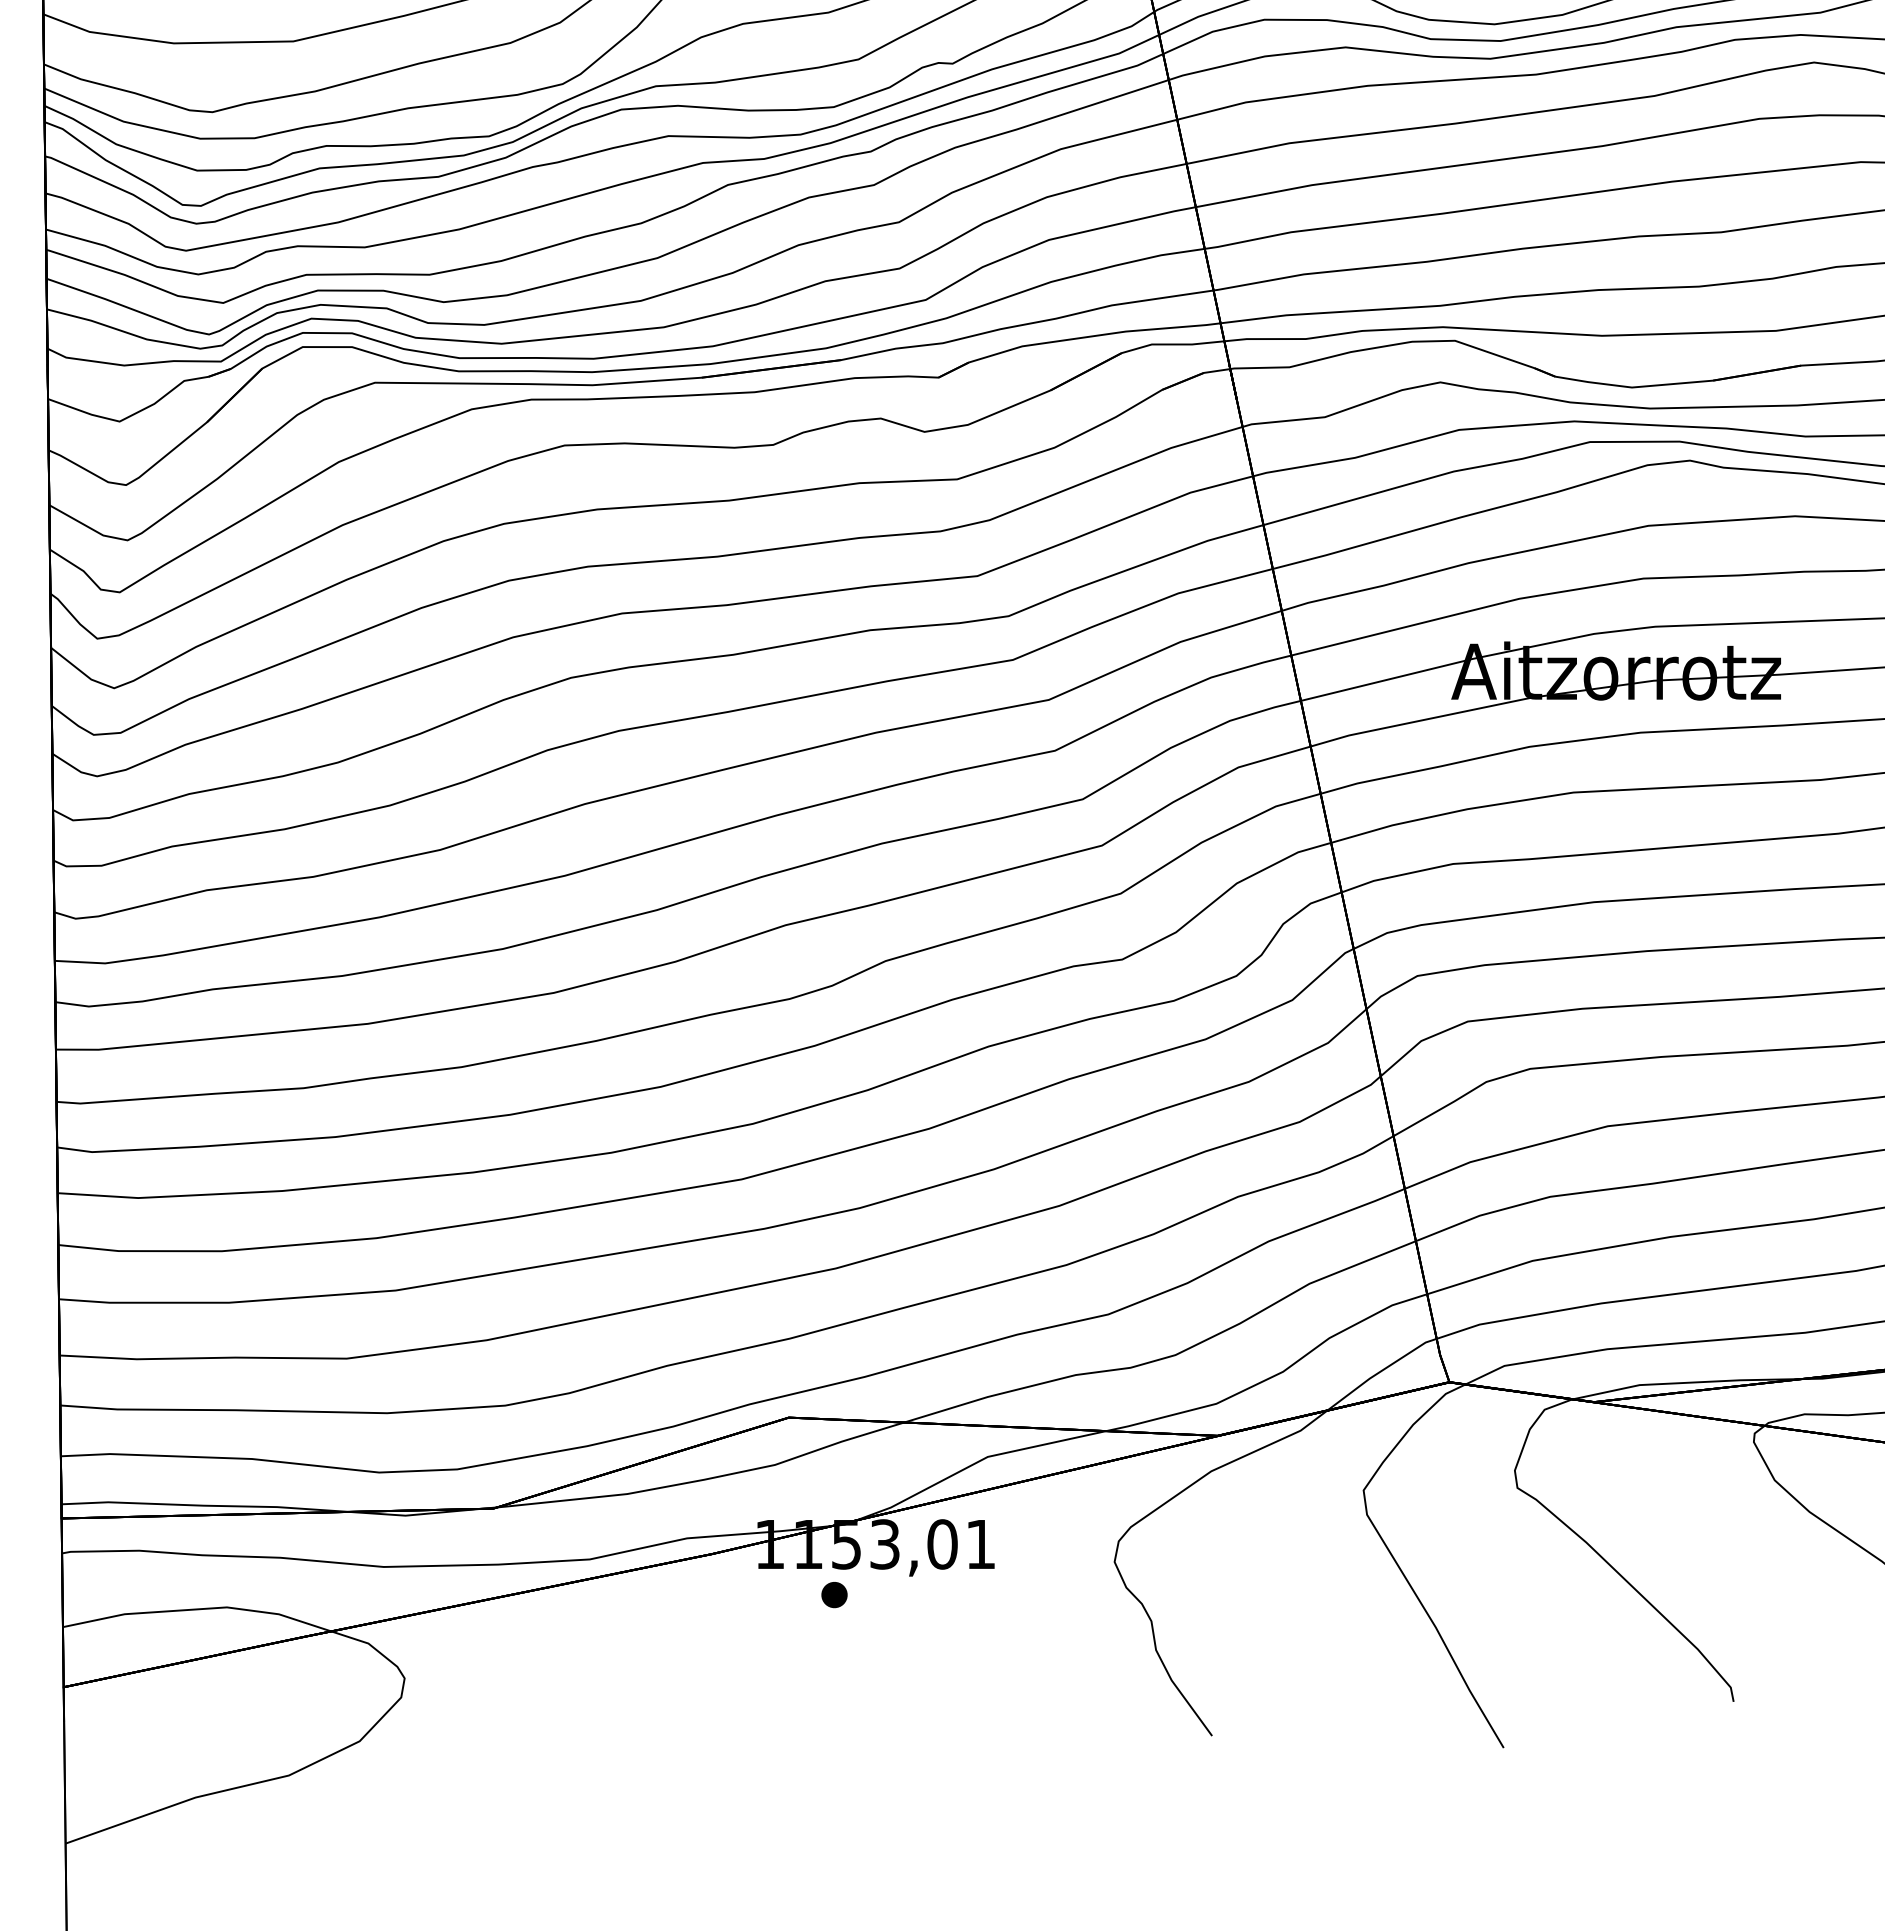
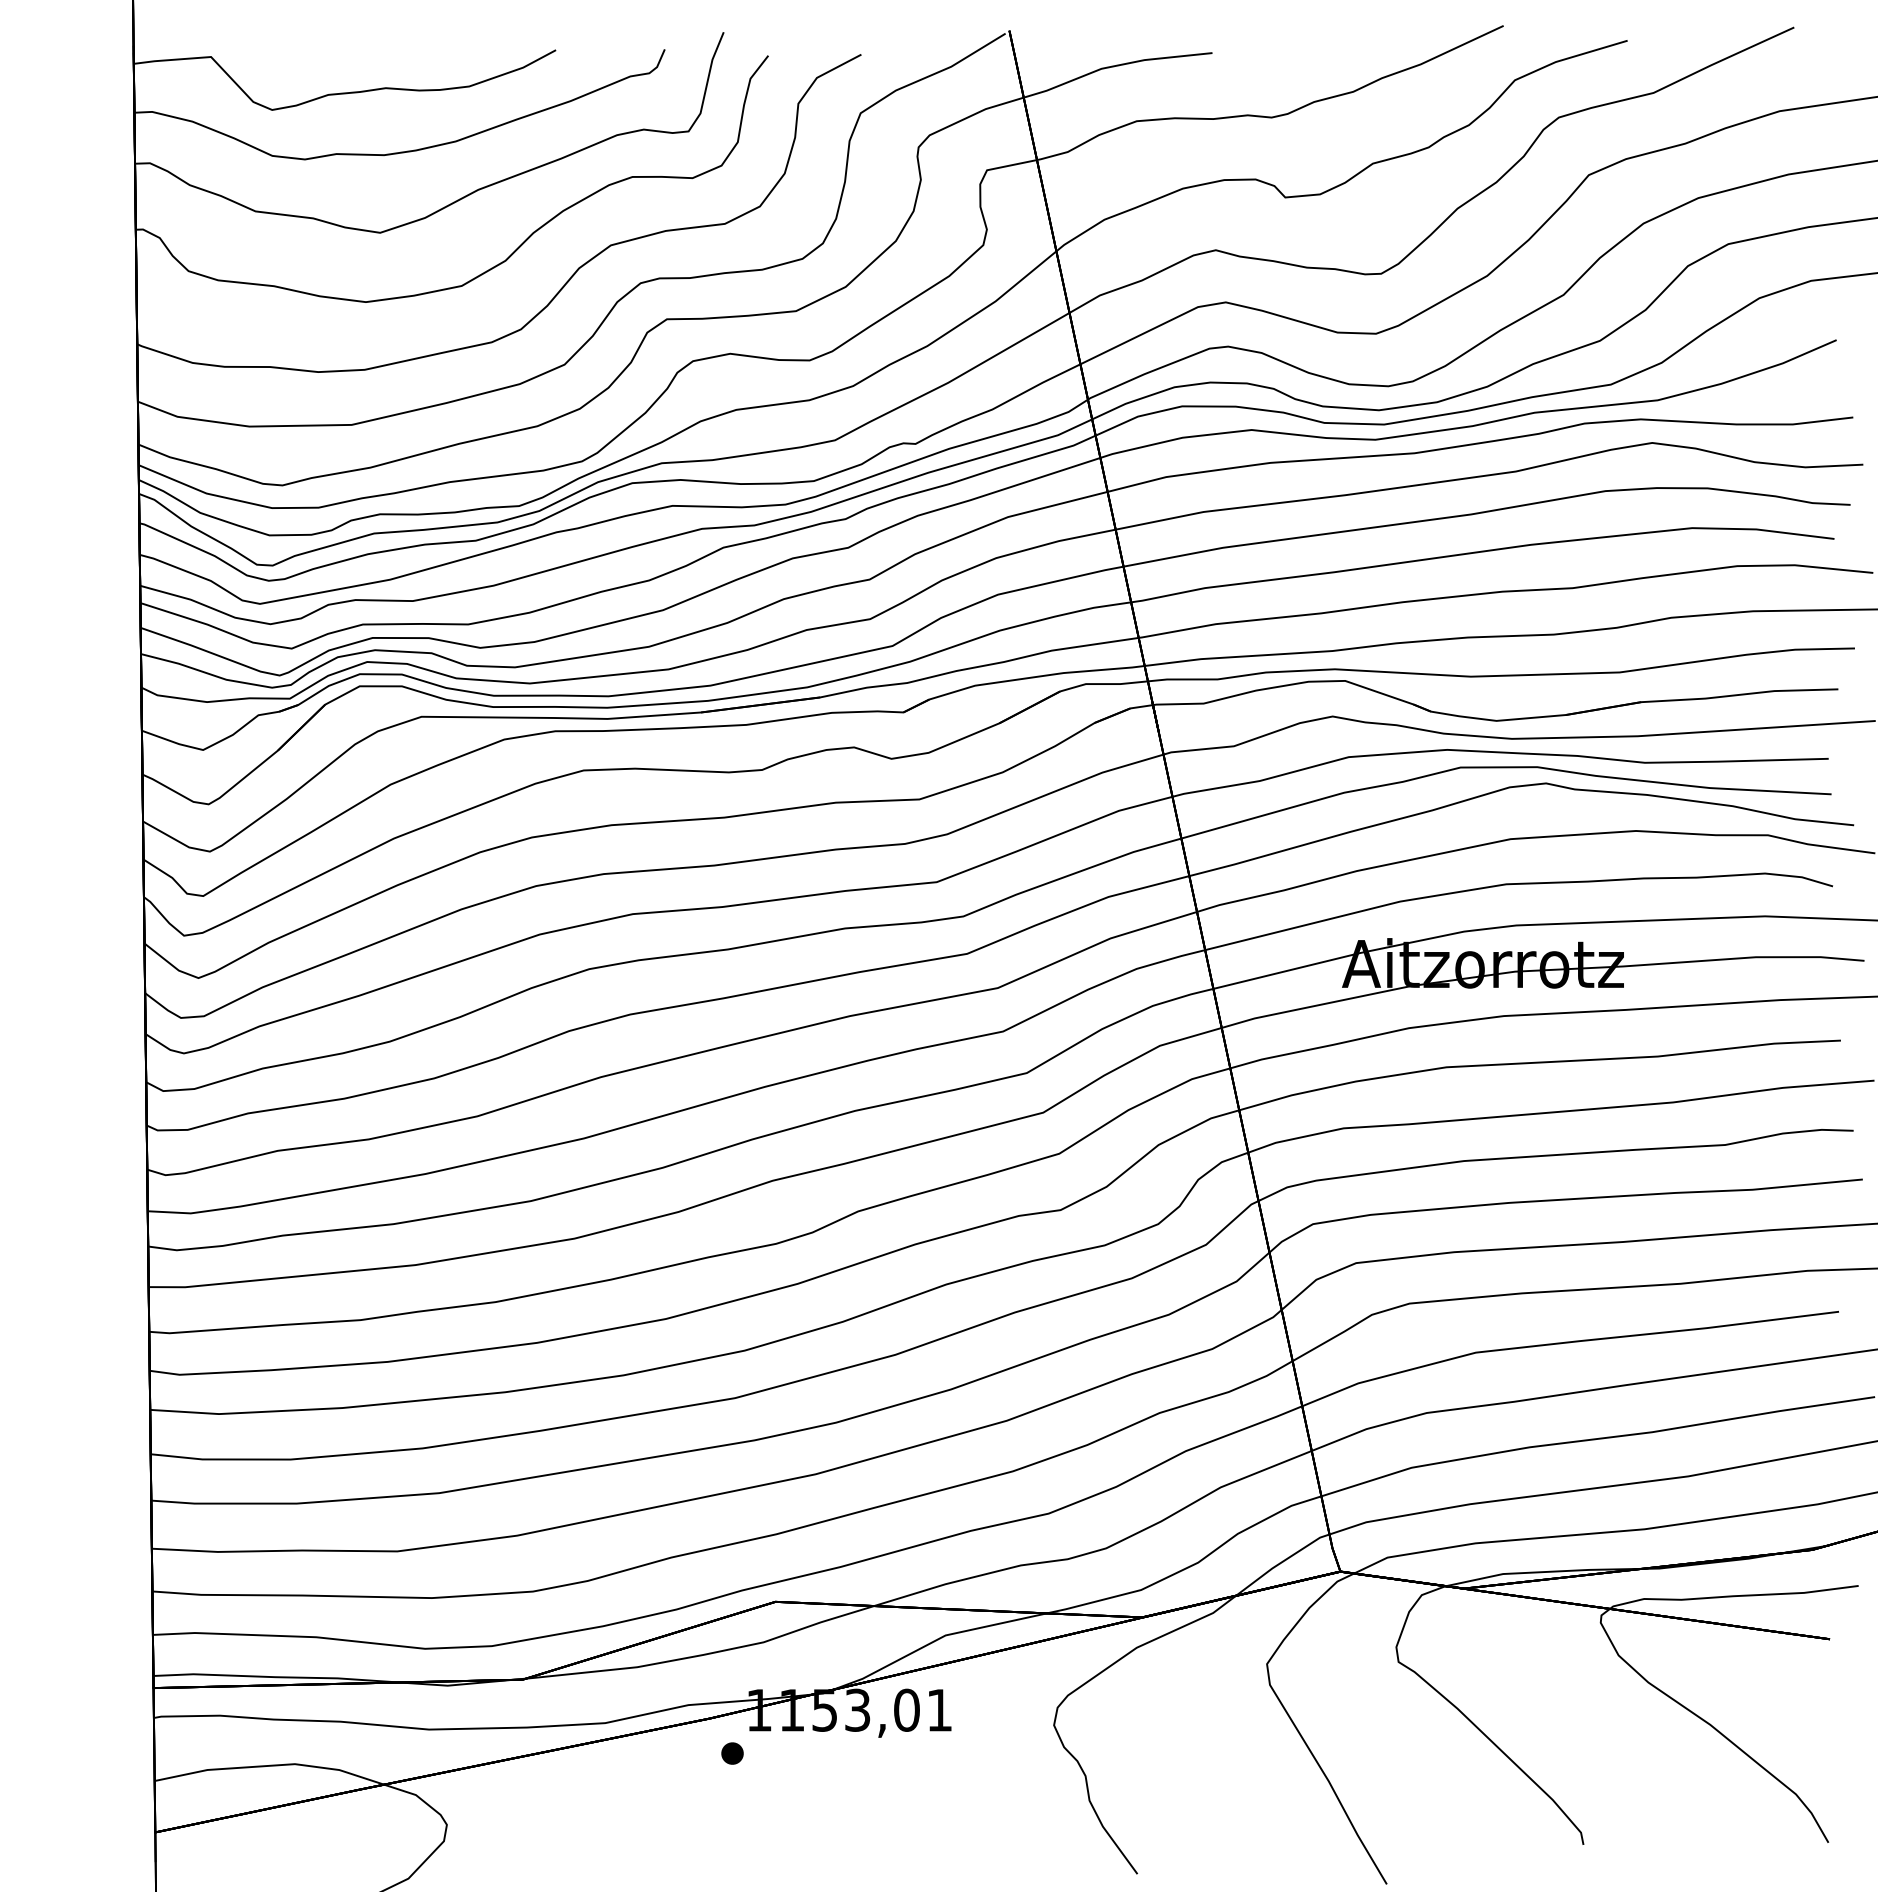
part: (834, 1594) -> (732, 1753), moved

